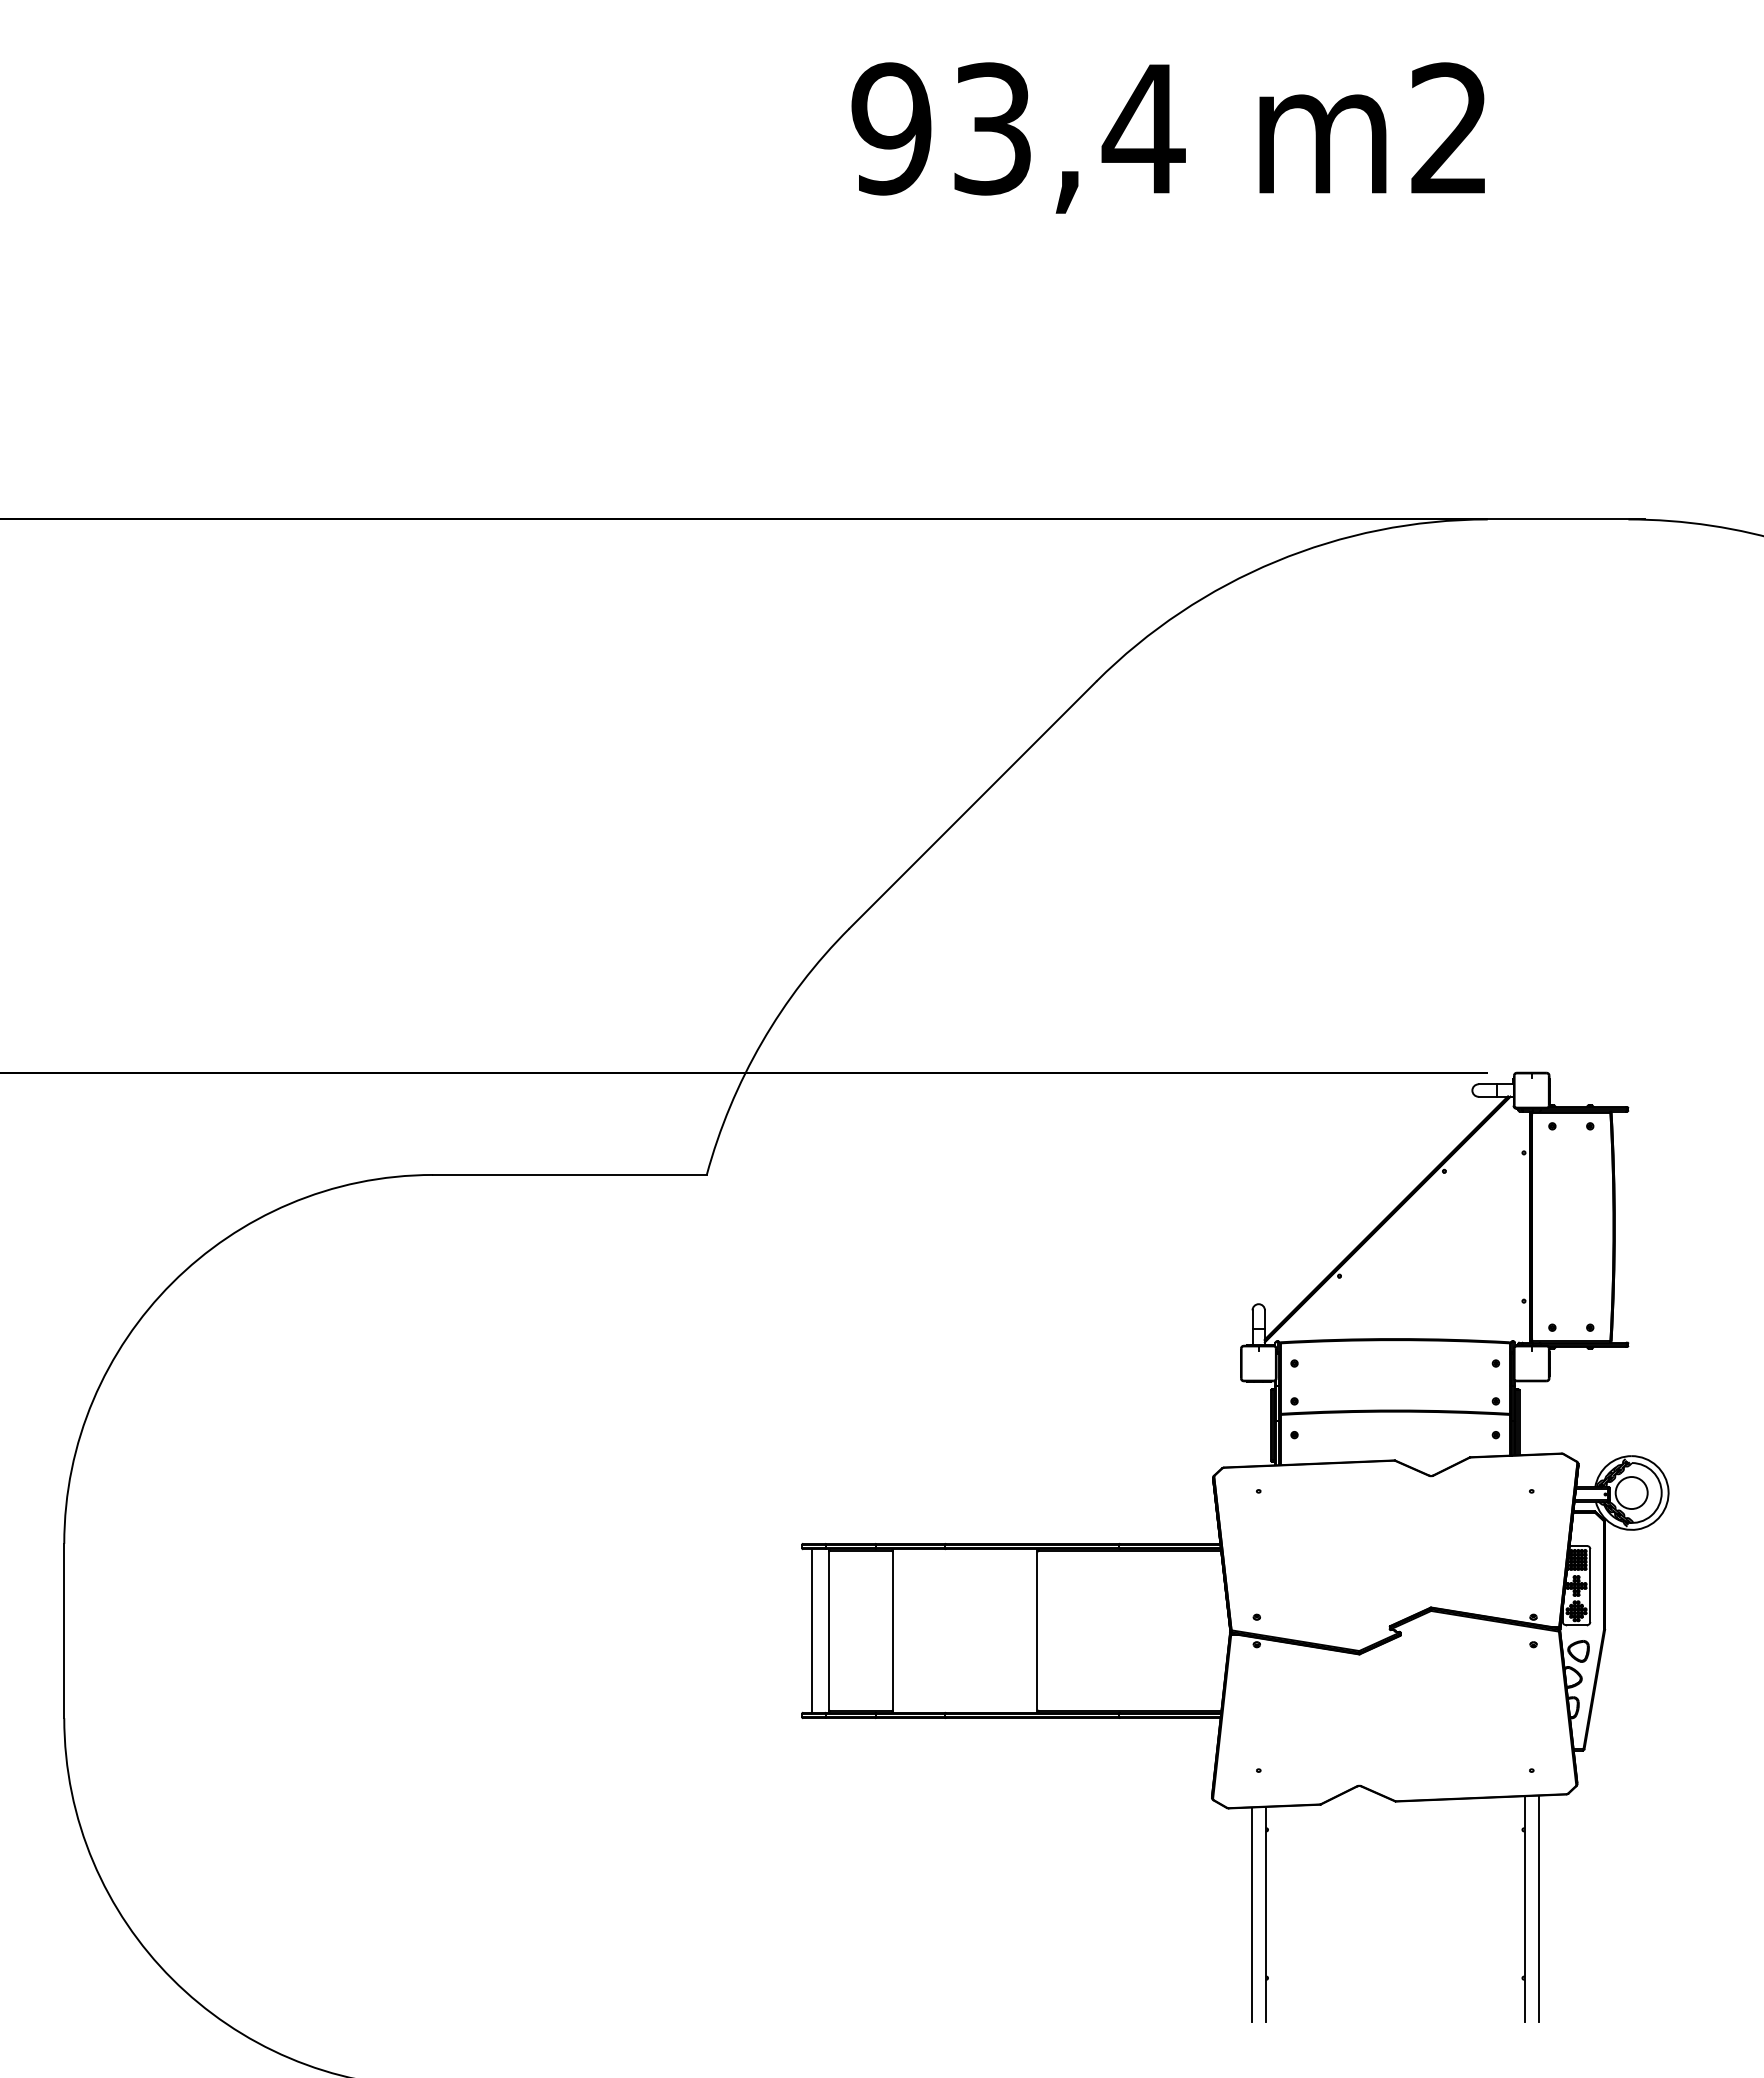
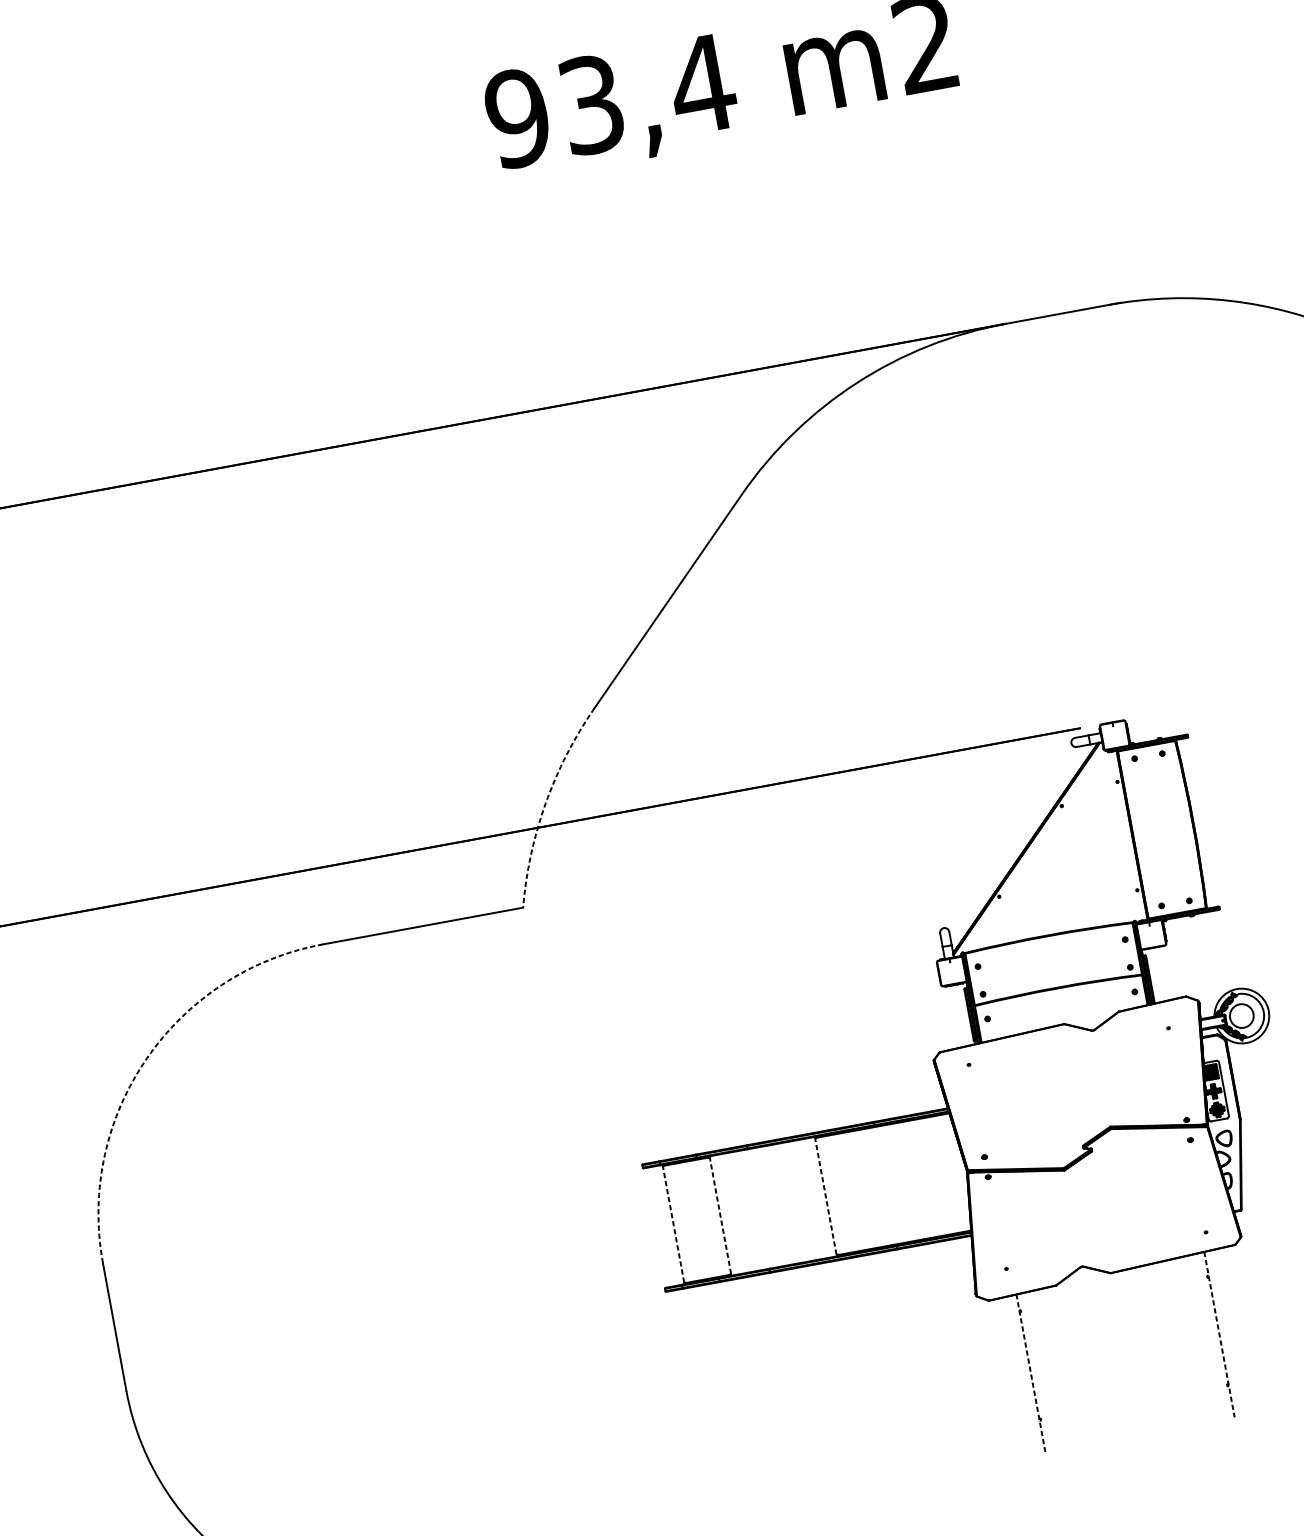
arc: (762, 1042) -> (546, 803), solid -> dashed
arc: (172, 1283) -> (147, 1058), solid -> dashed
line: (812, 1630) -> (661, 1226), removed
line: (828, 1631) -> (673, 1225), solid -> dashed
line: (893, 1631) -> (720, 1216), solid -> dashed
line: (1037, 1631) -> (826, 1196), solid -> dashed
line: (1538, 1908) -> (1229, 1332), removed
line: (1524, 1909) -> (1219, 1334), solid -> dashed
line: (1251, 1914) -> (1020, 1375), removed
line: (1265, 1914) -> (1030, 1373), solid -> dashed

